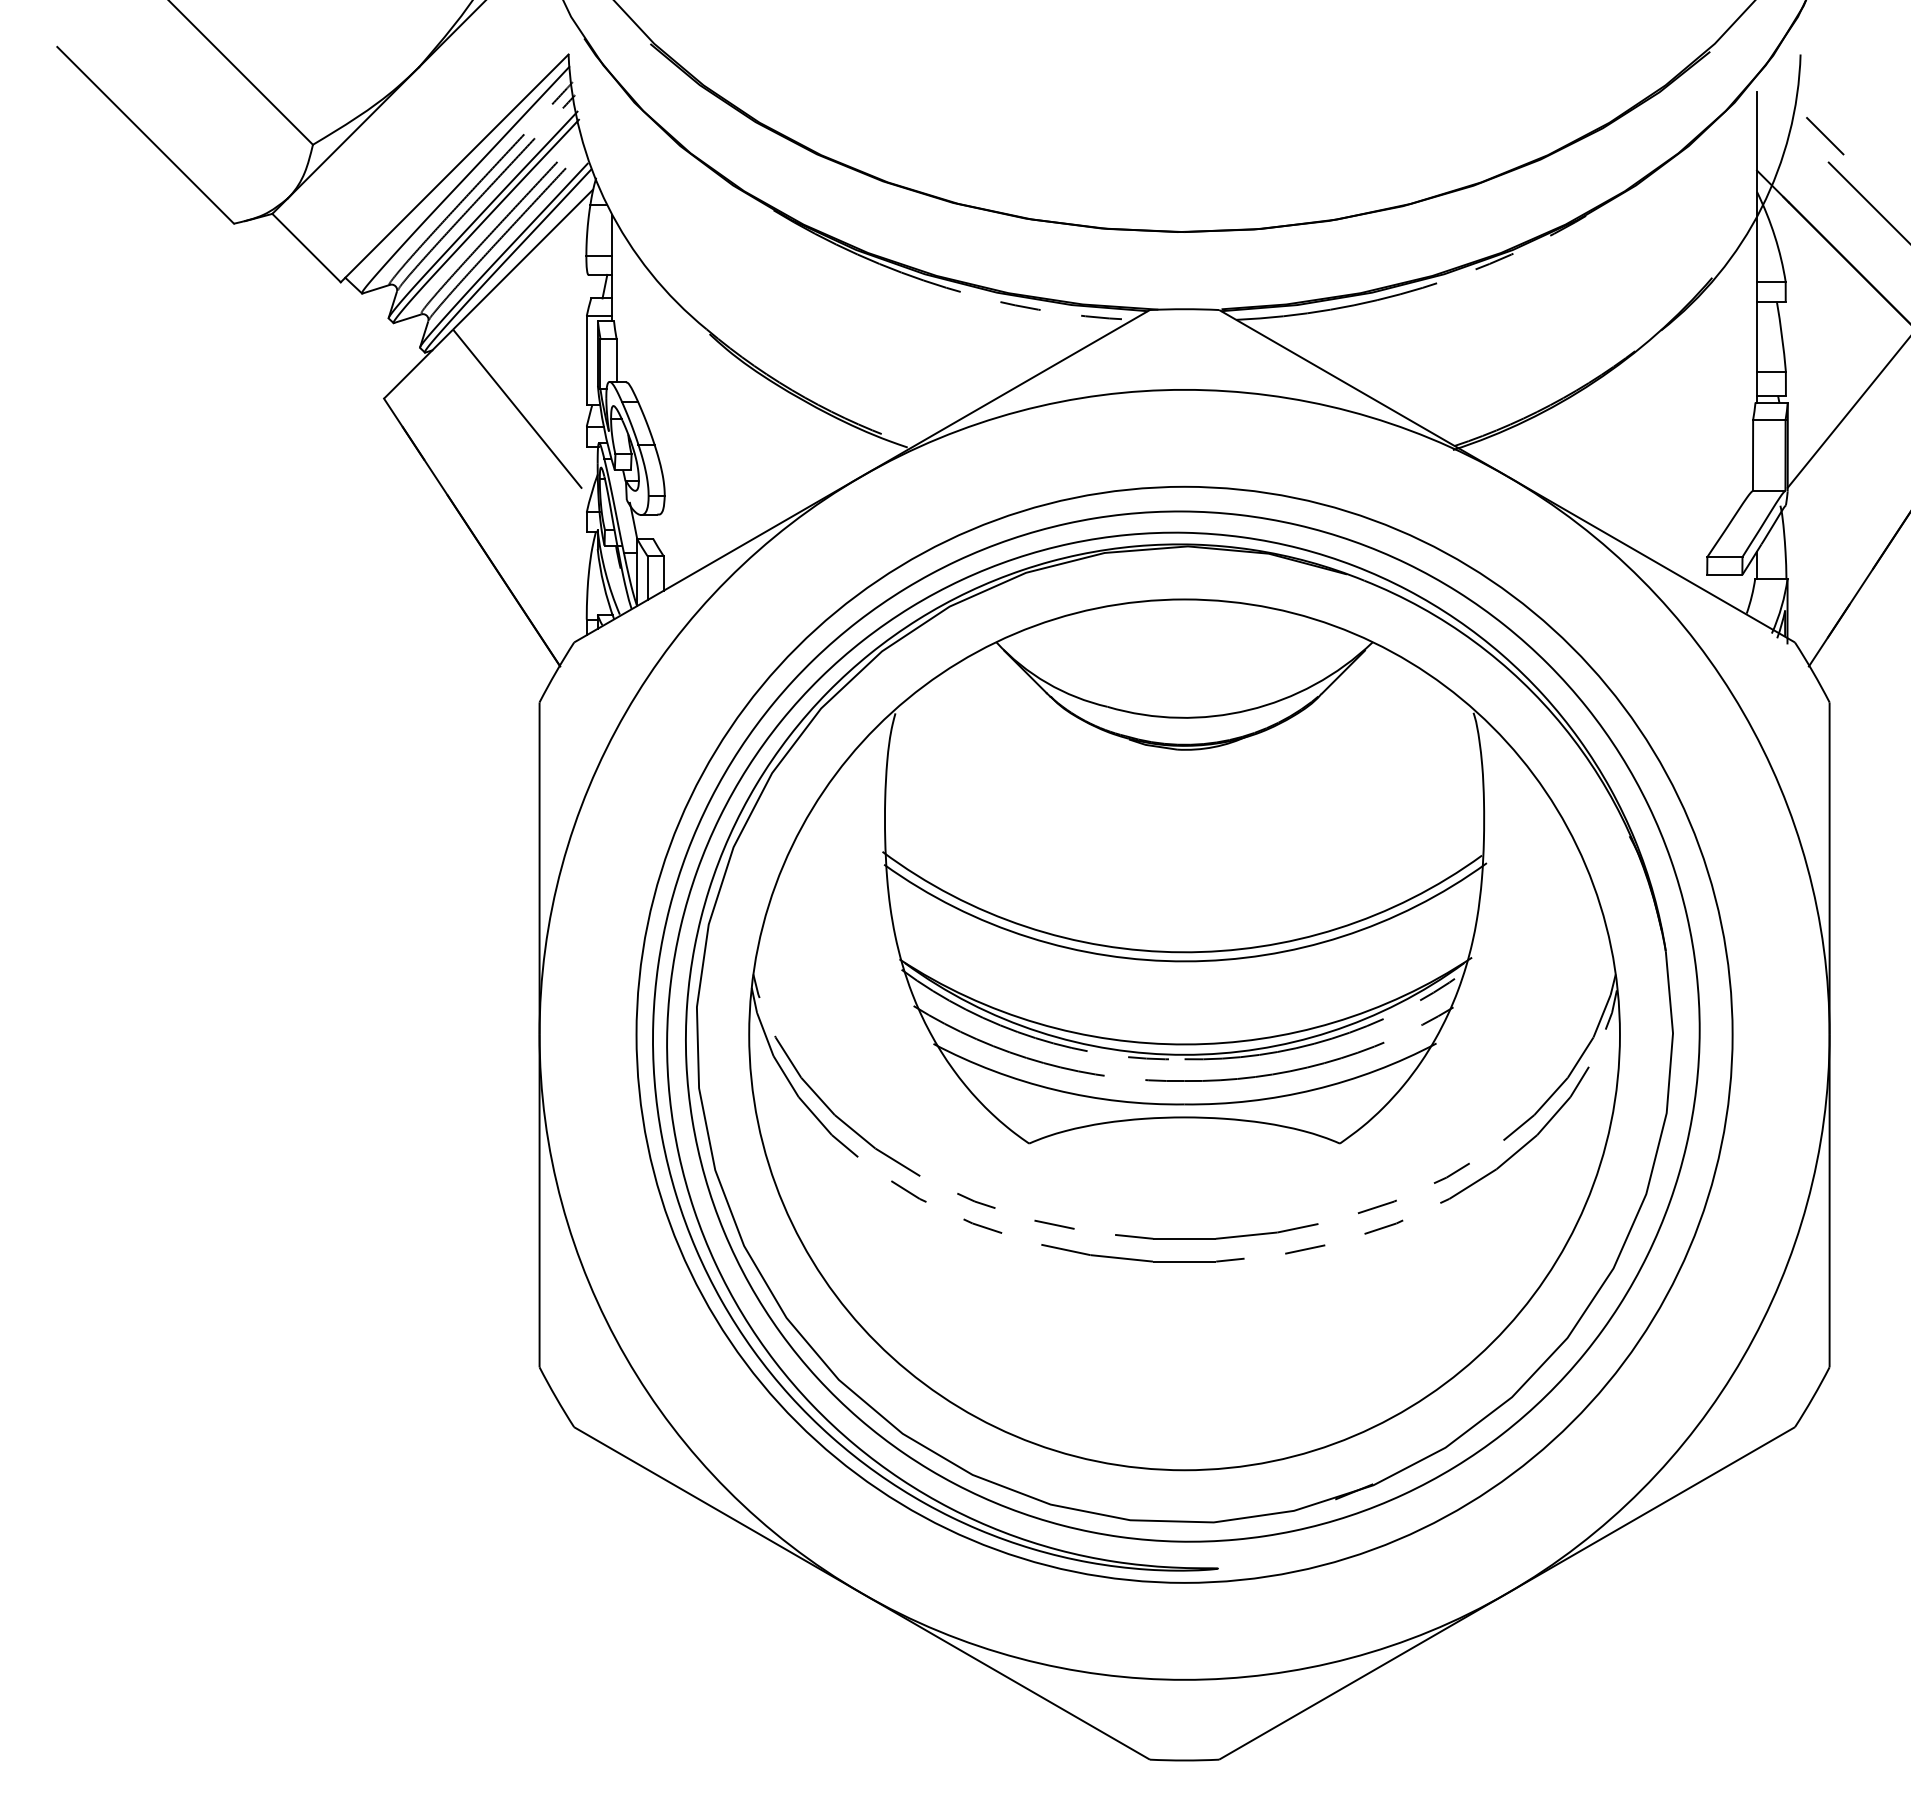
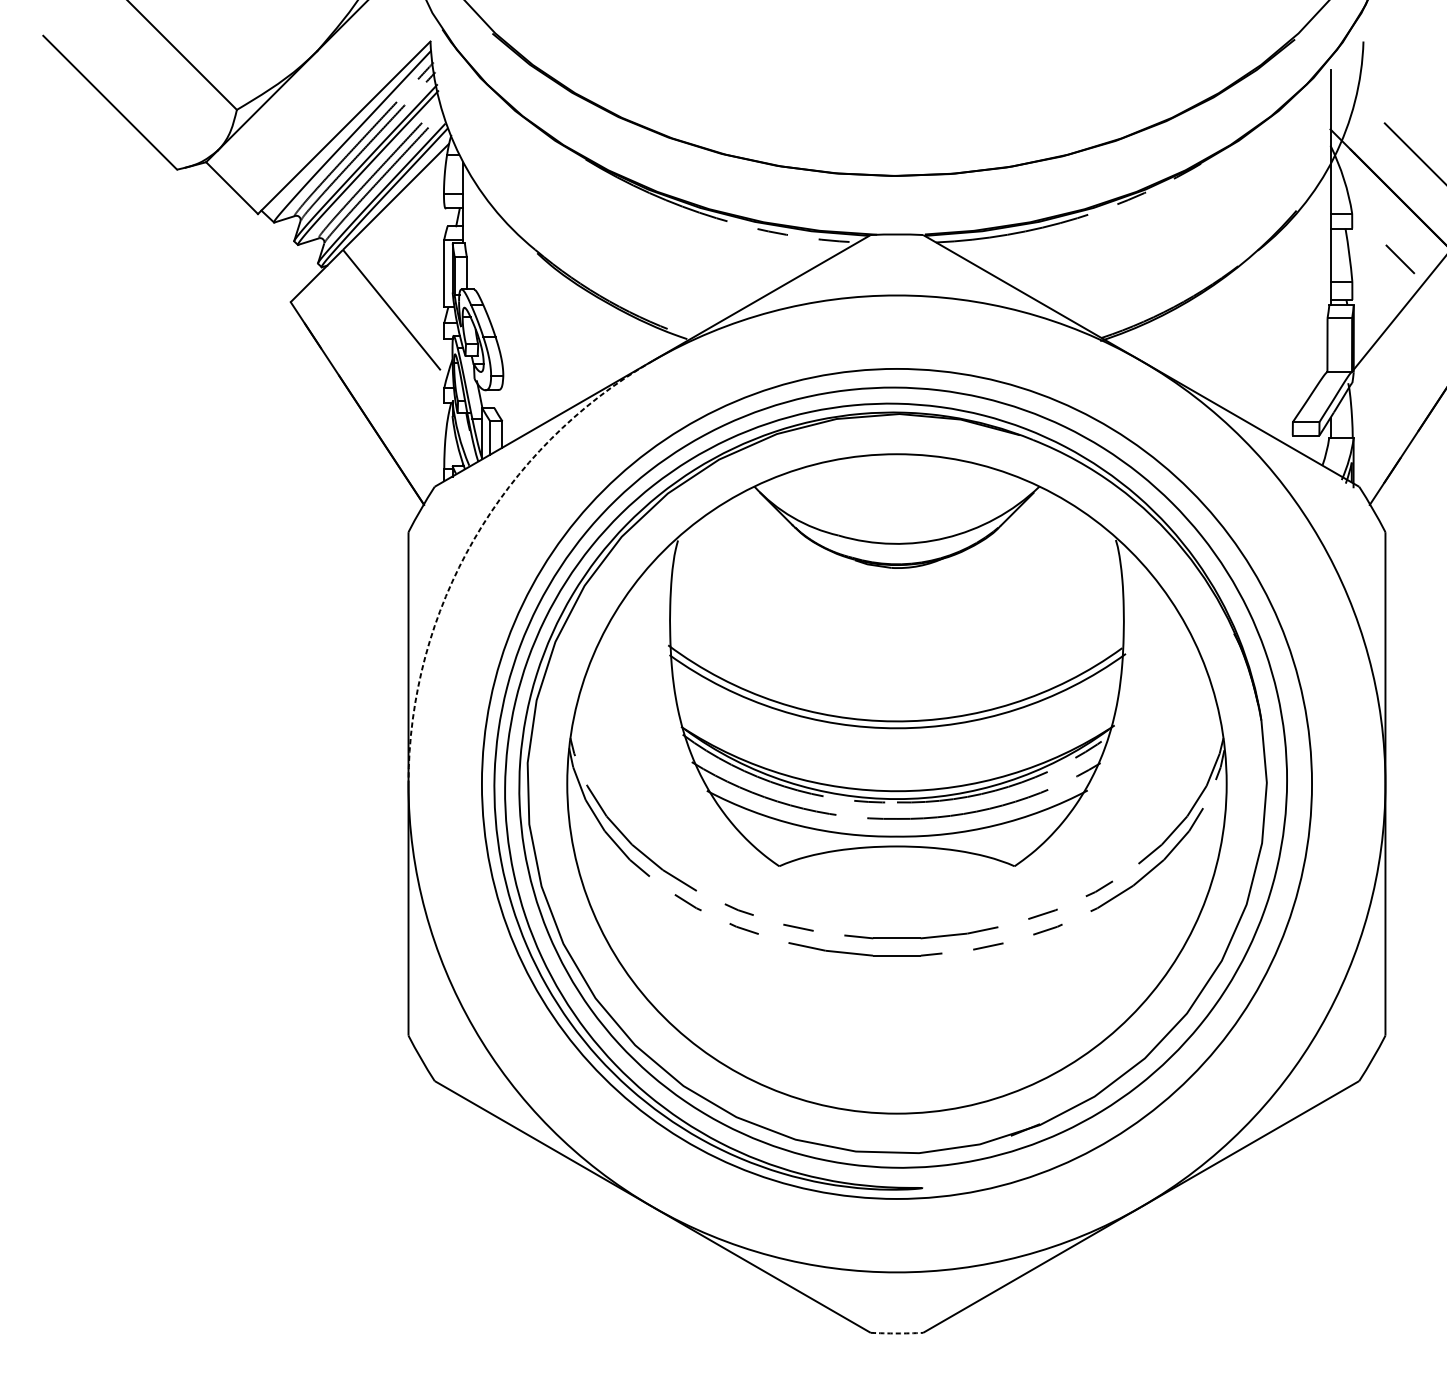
line: (1825, 136) -> (1400, 259), moved
arc: (625, 712) -> (473, 539), solid -> dashed
arc: (1184, 1760) -> (896, 1333), solid -> dashed

